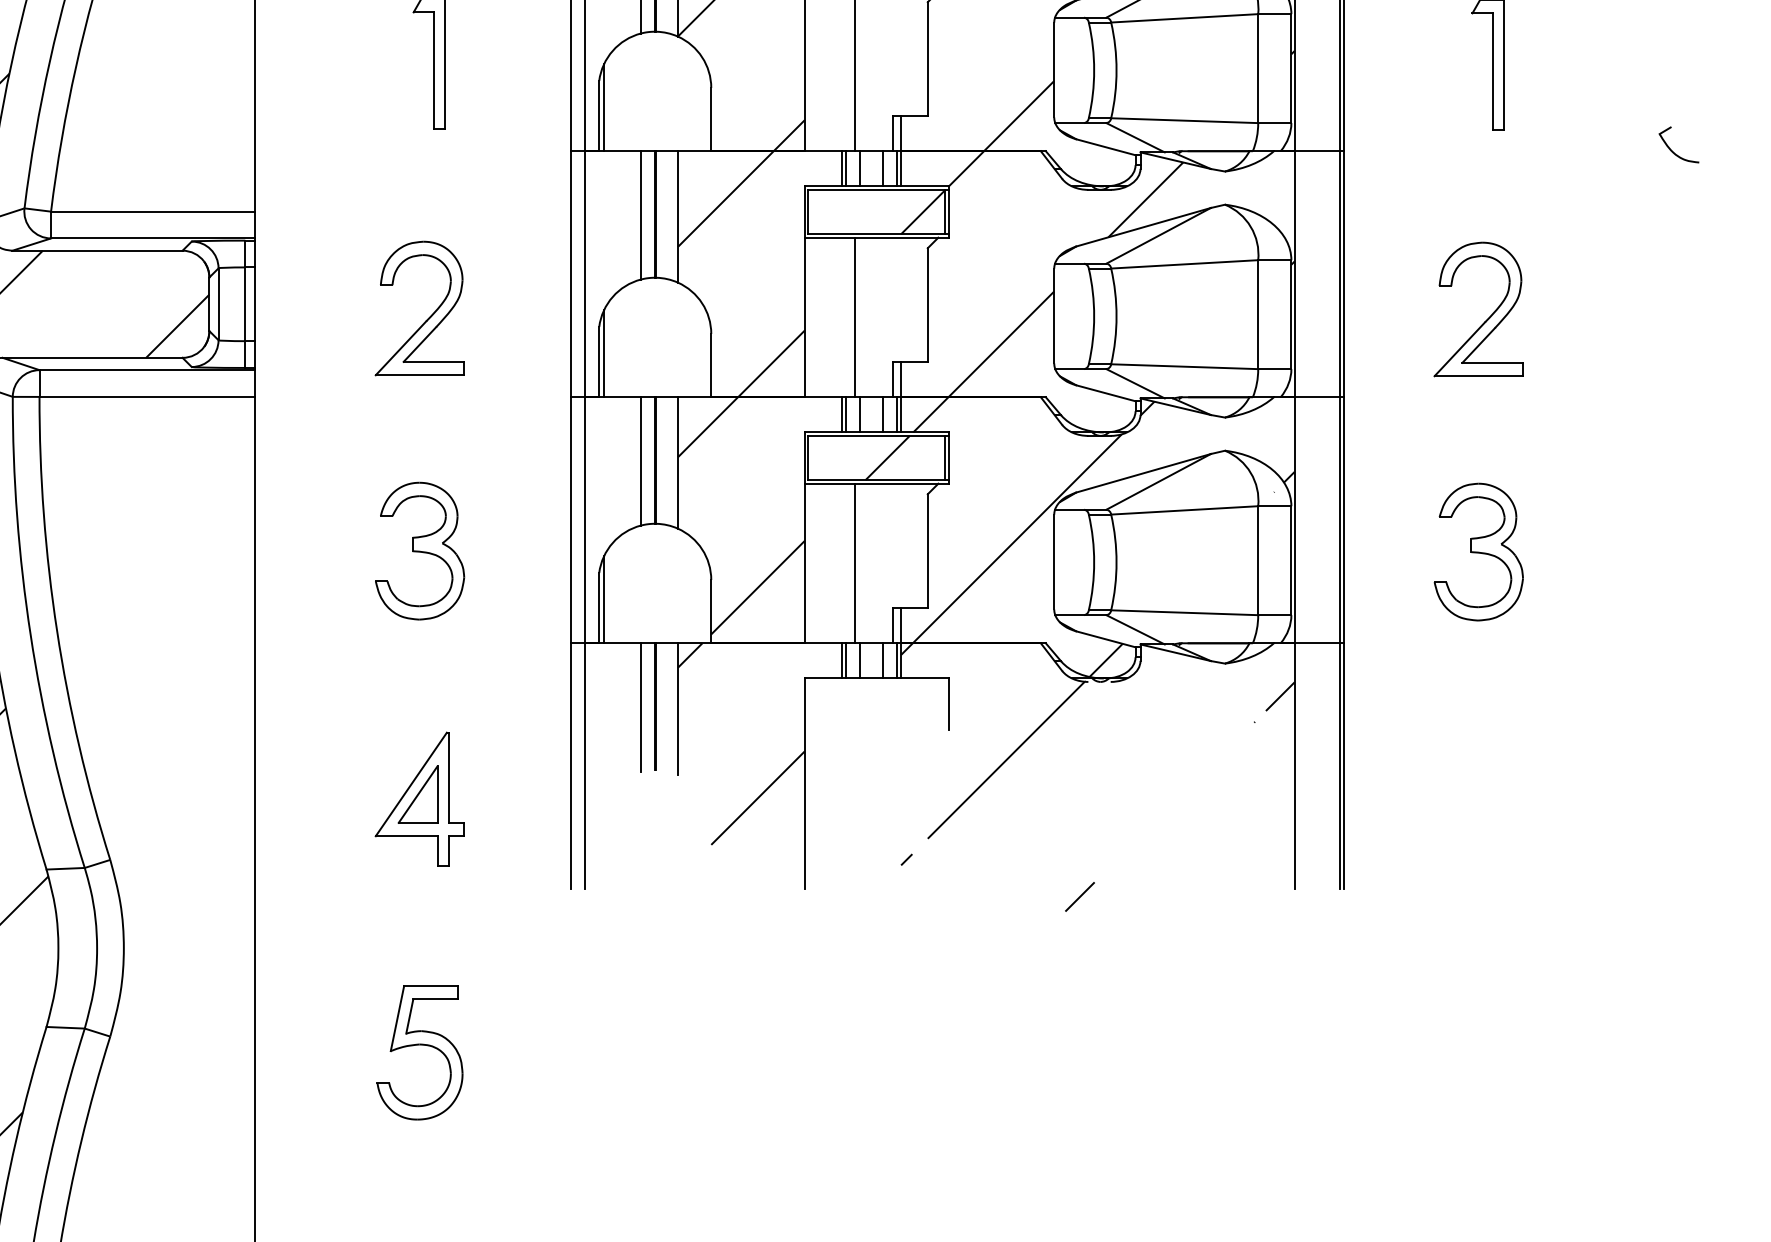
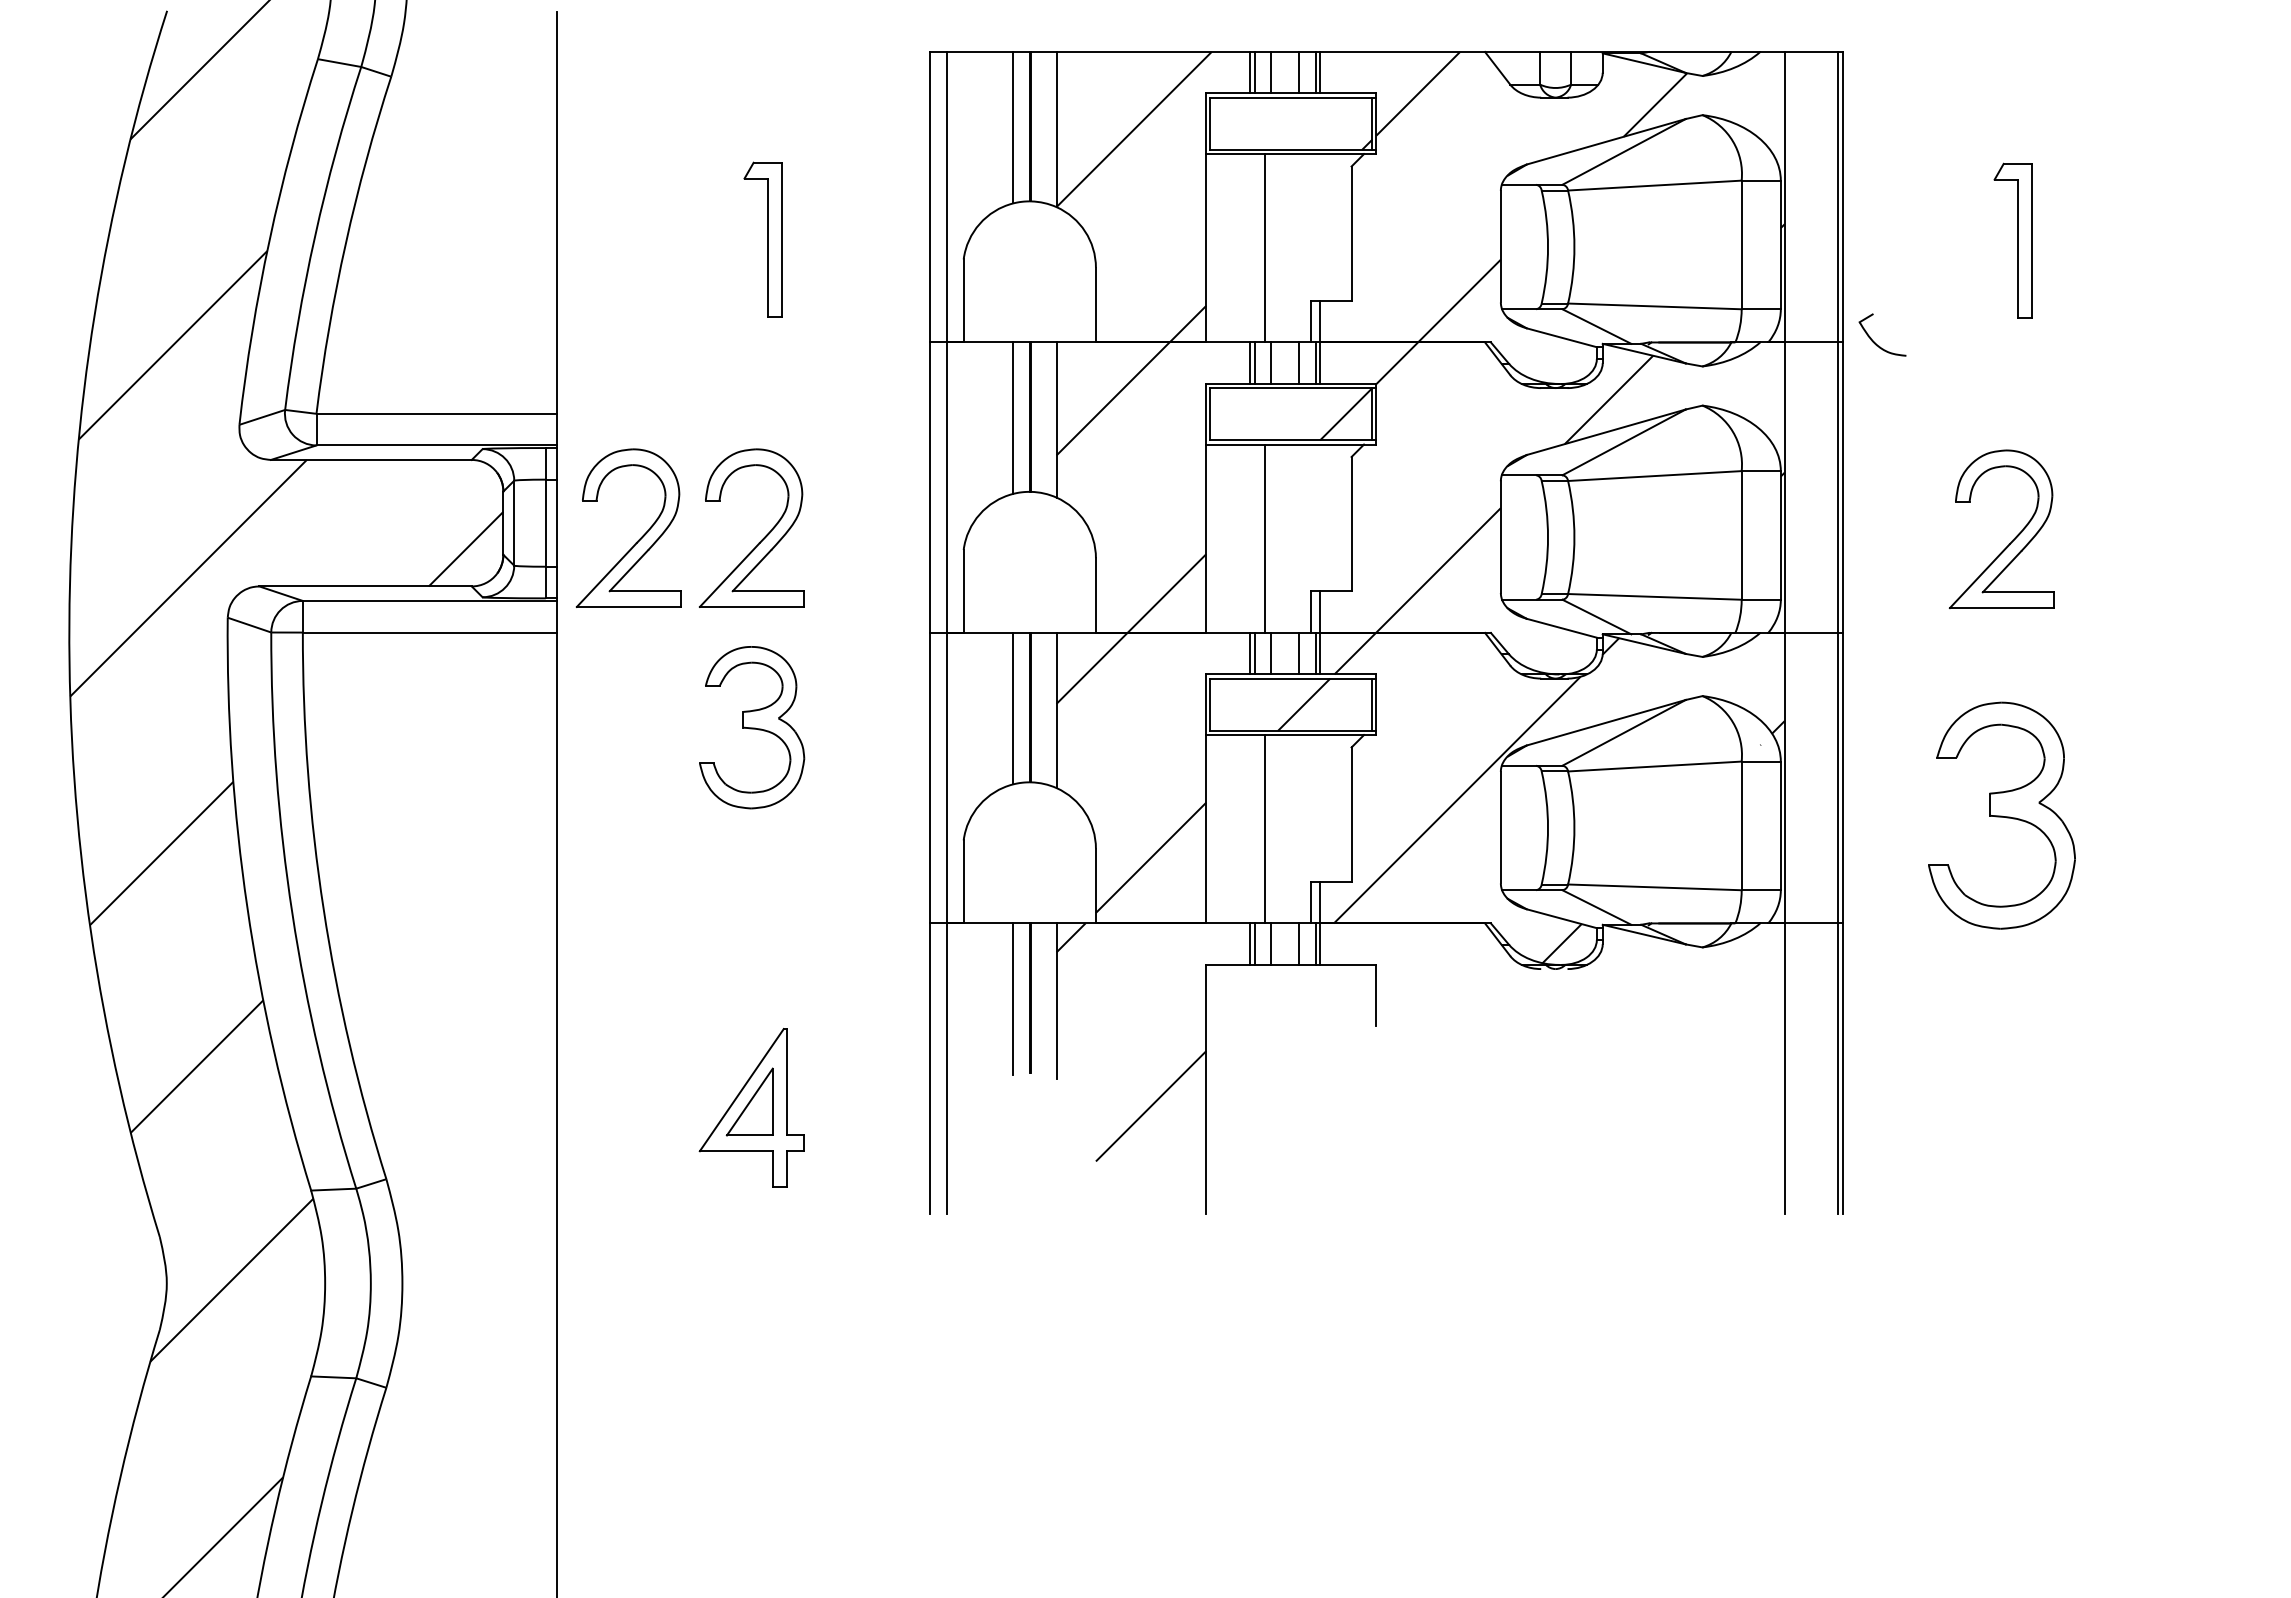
line: (604, 107) -> (969, 290), removed
part: (1672, 150) -> (1874, 341), moved
part: (324, 317) -> (639, 538), added
line: (604, 352) -> (969, 580), removed
part: (420, 551) -> (752, 727), moved
part: (1479, 551) -> (2002, 815), size x1.4
line: (604, 599) -> (969, 871), removed
hatch: (1097, 777) -> (1552, 1081), removed
part: (421, 1045) -> (753, 1398), removed

